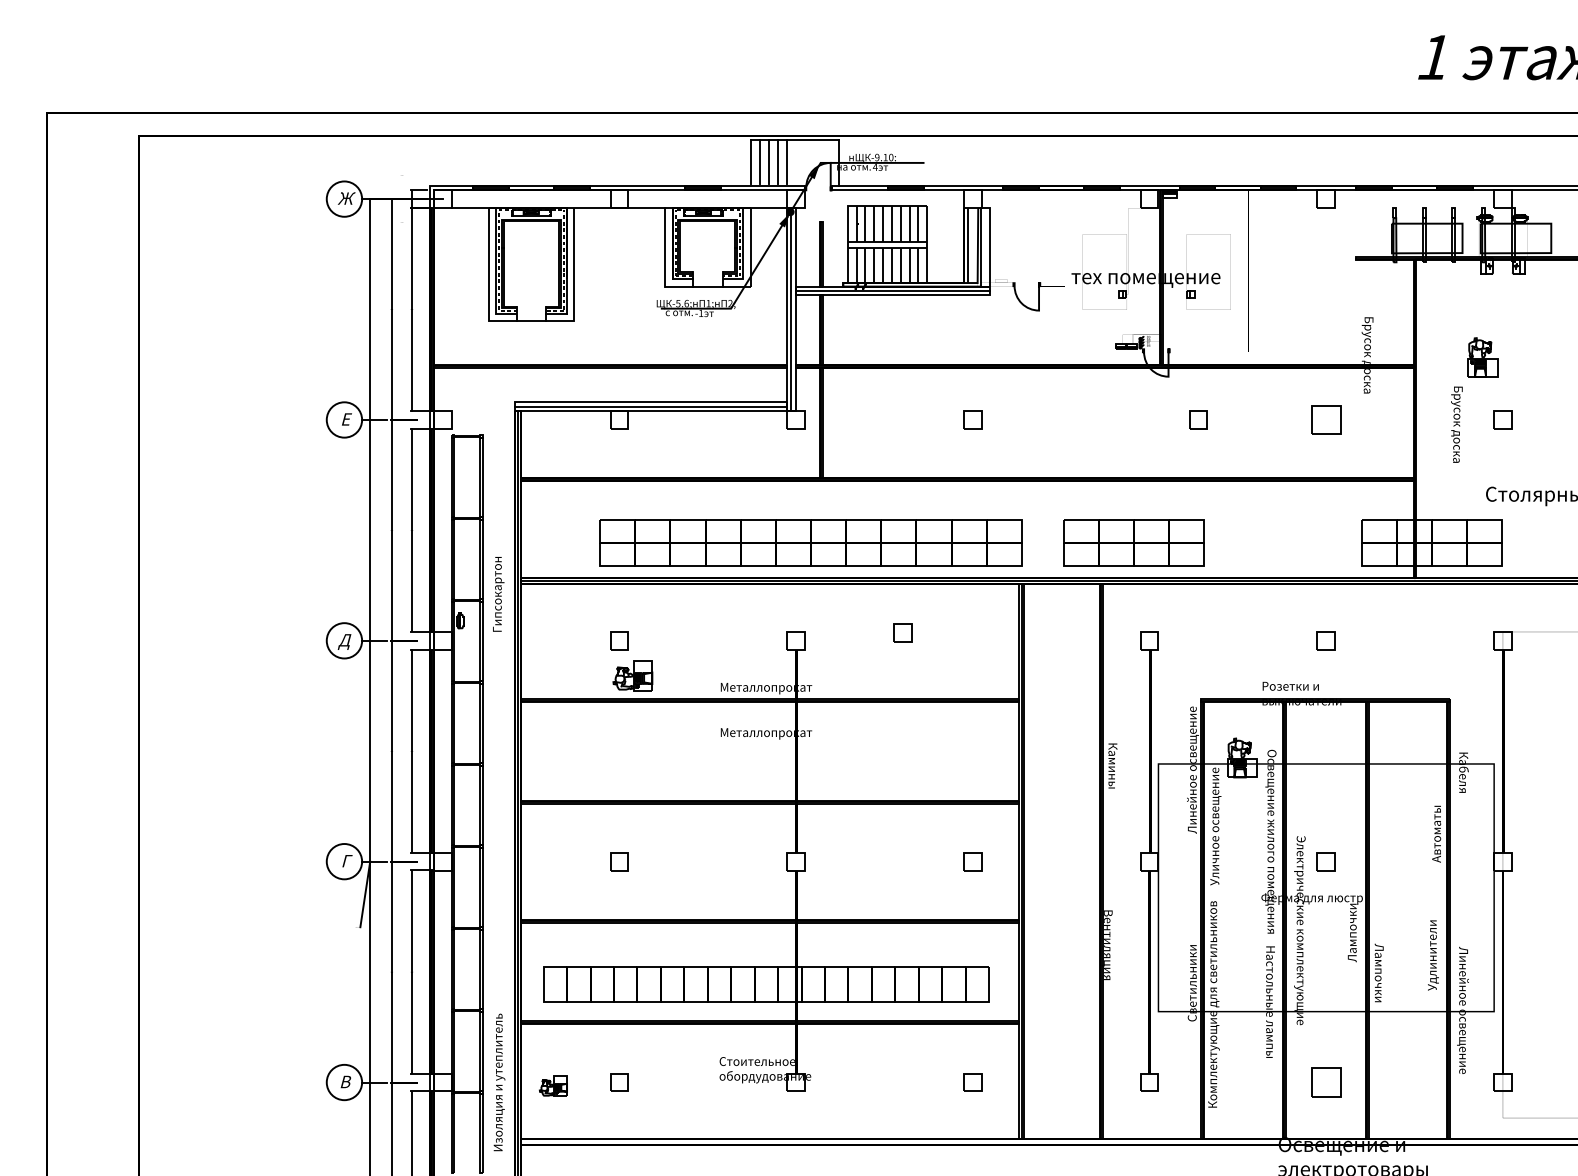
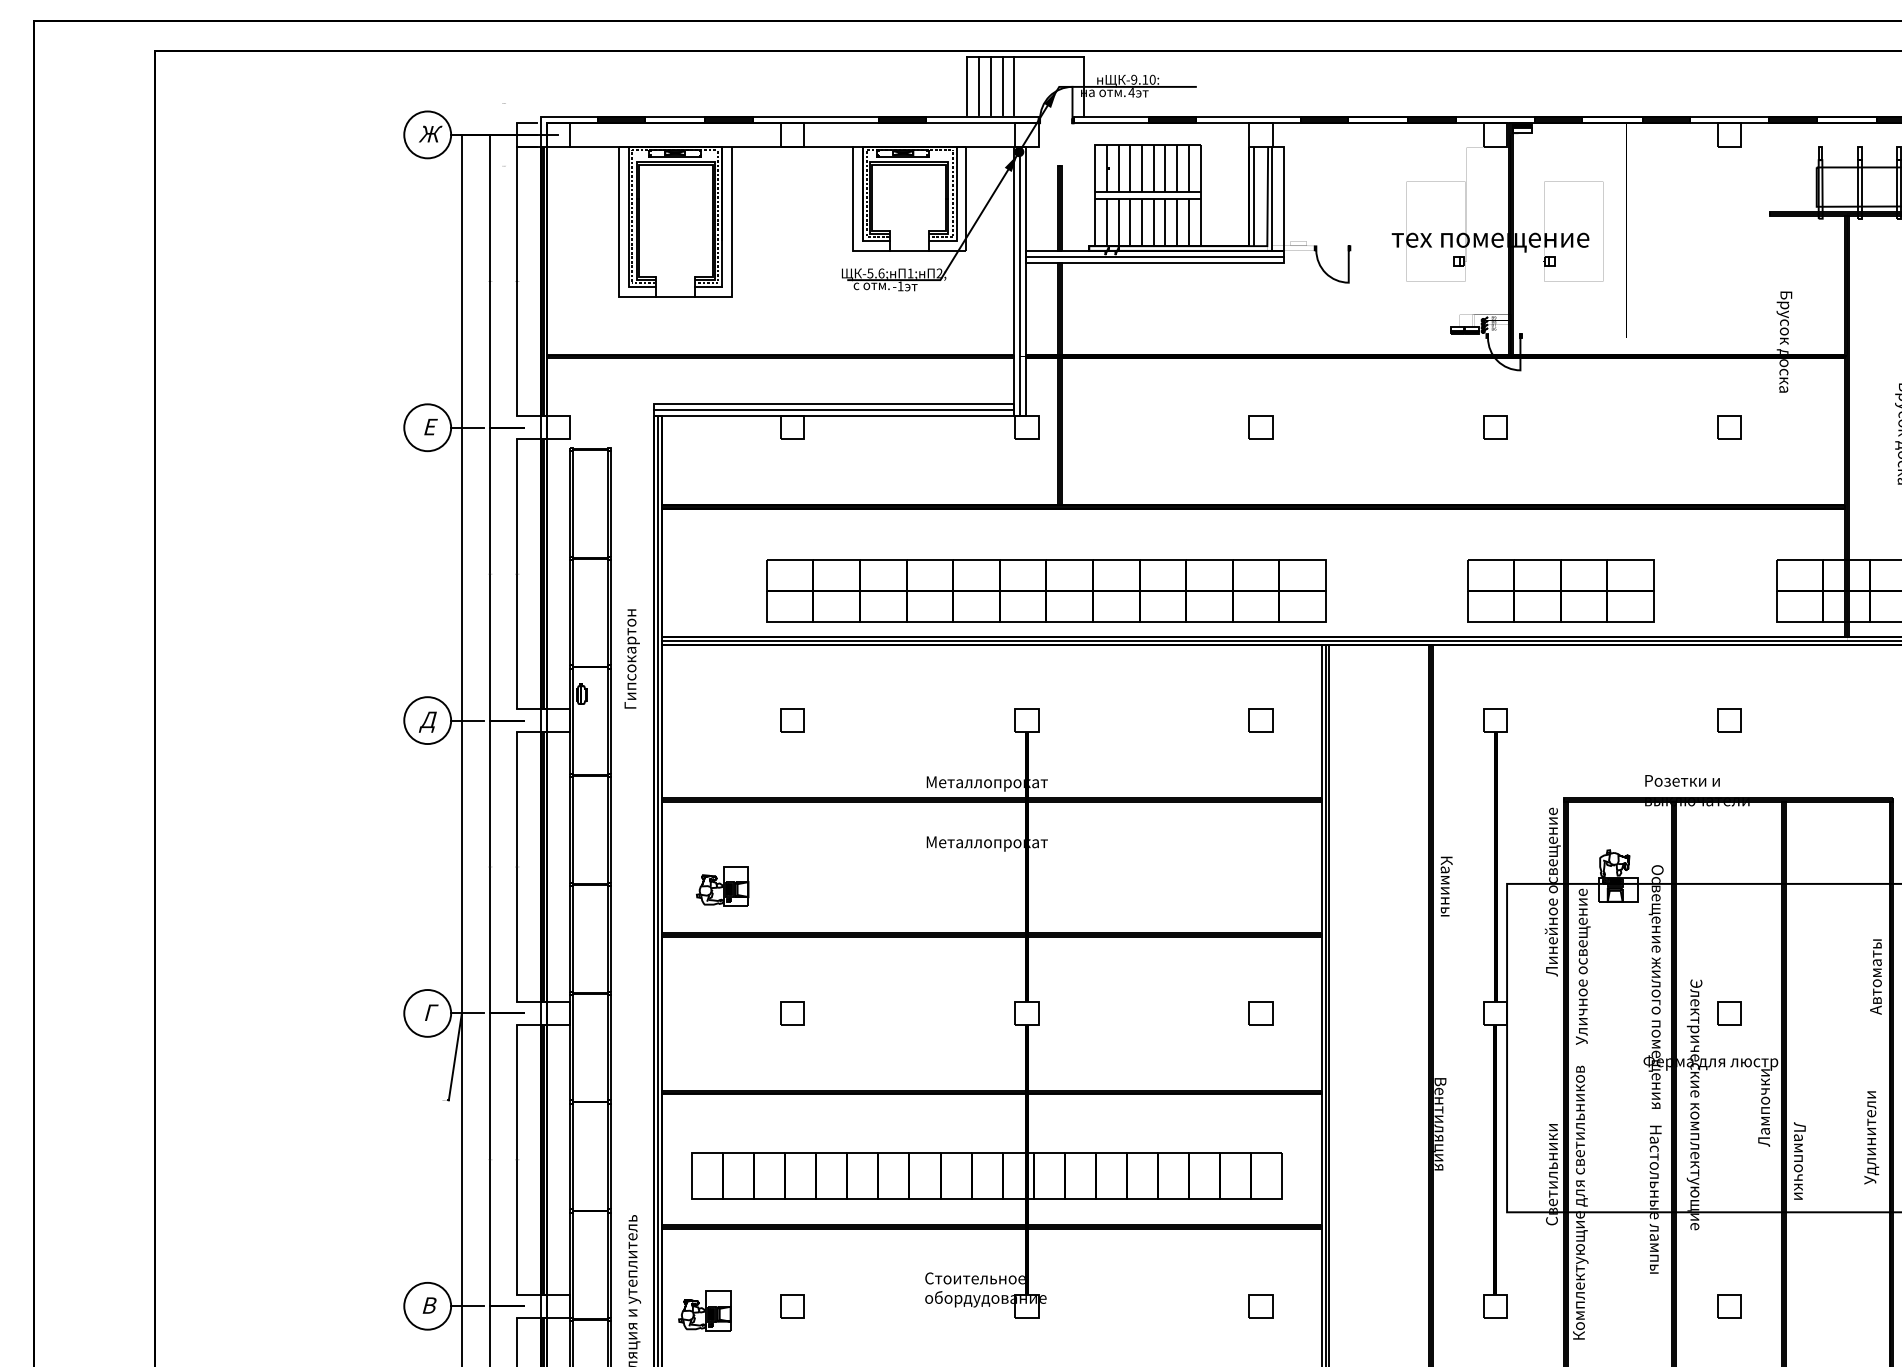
part: (1198, 419) -> (1495, 427), moved
part: (1325, 419) -> (1728, 427), size x0.62
part: (1133, 542) -> (1560, 590), moved
part: (902, 632) -> (1260, 720), moved
part: (632, 675) -> (722, 885), moved
part: (1325, 1082) -> (1728, 1306), size x0.62
part: (553, 1085) -> (704, 1310), size x1.43

